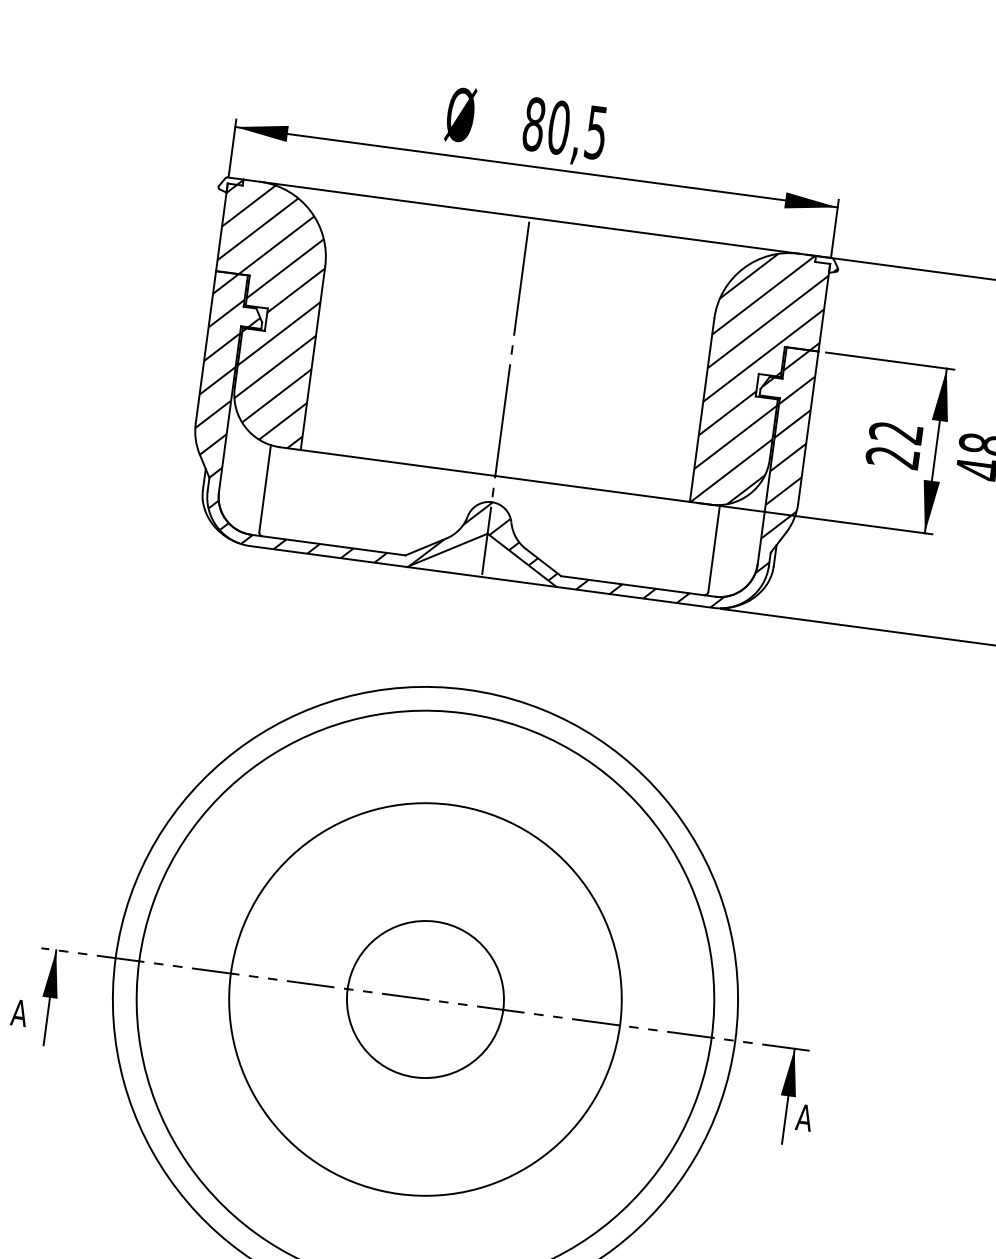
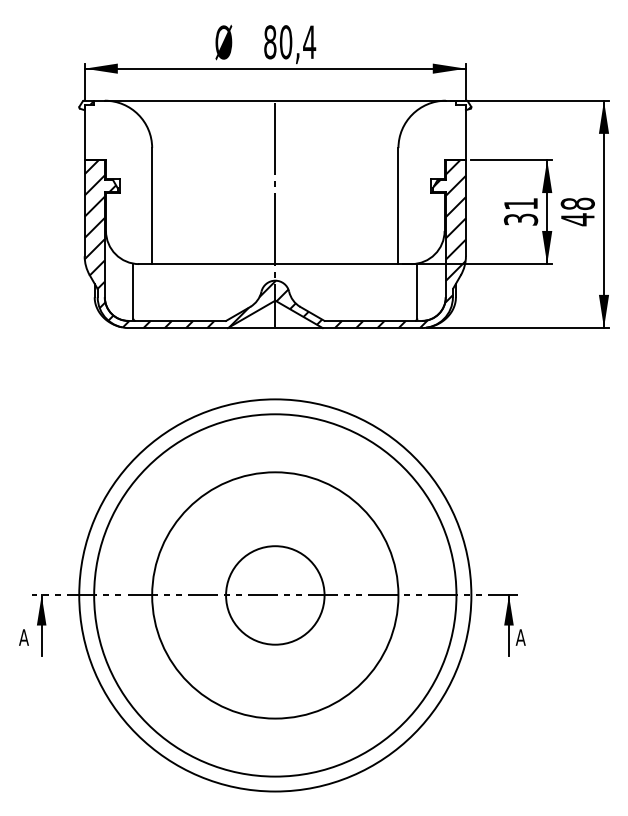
text: (596, 133) -> (309, 42), 80,5 -> 80,4
hatch: (264, 313) -> (118, 182), removed
hatch: (759, 379) -> (431, 182), removed
text: (893, 444) -> (520, 211), 22 -> 31

